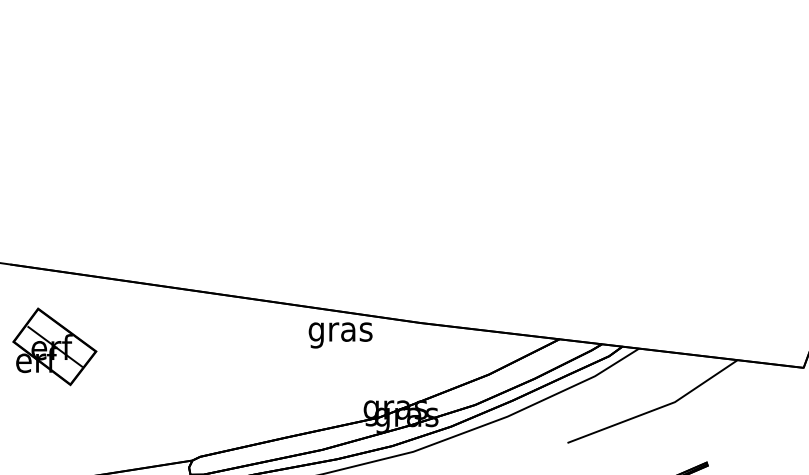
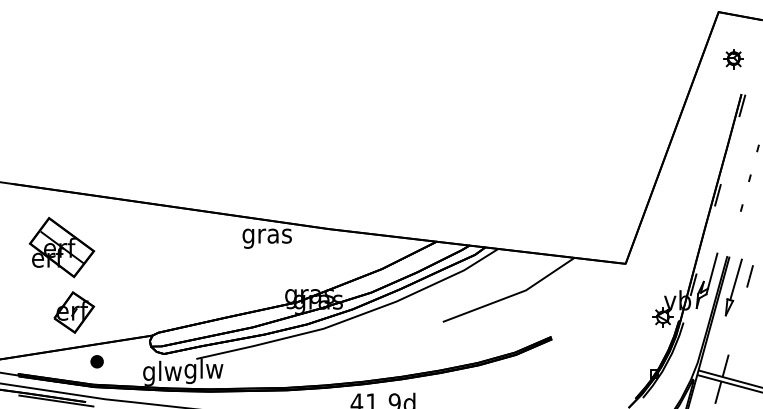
part: (54, 346) -> (61, 247), moved
part: (91, 430) -> (74, 312), added

